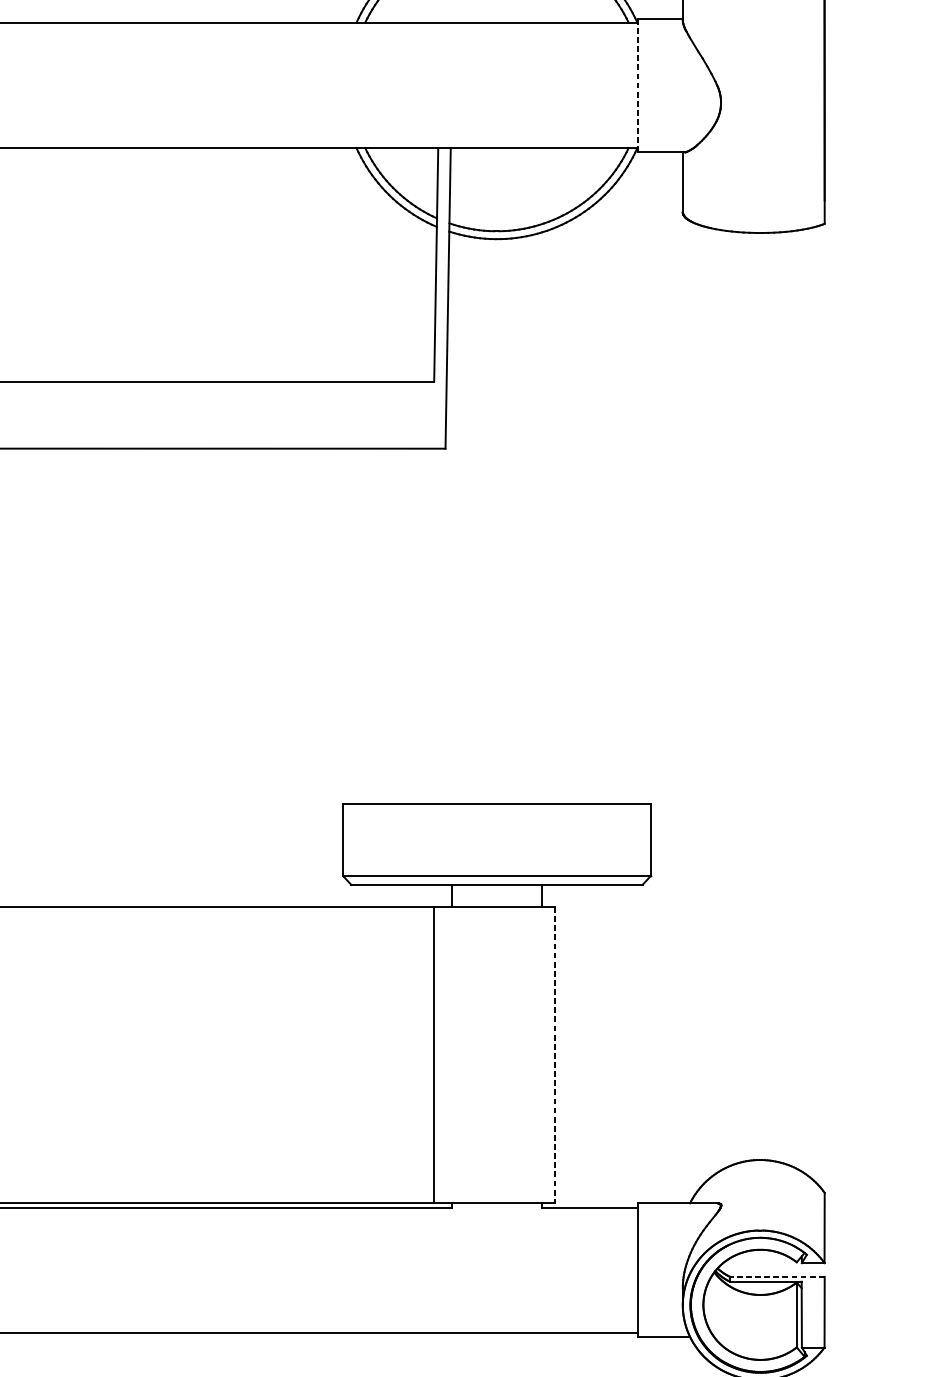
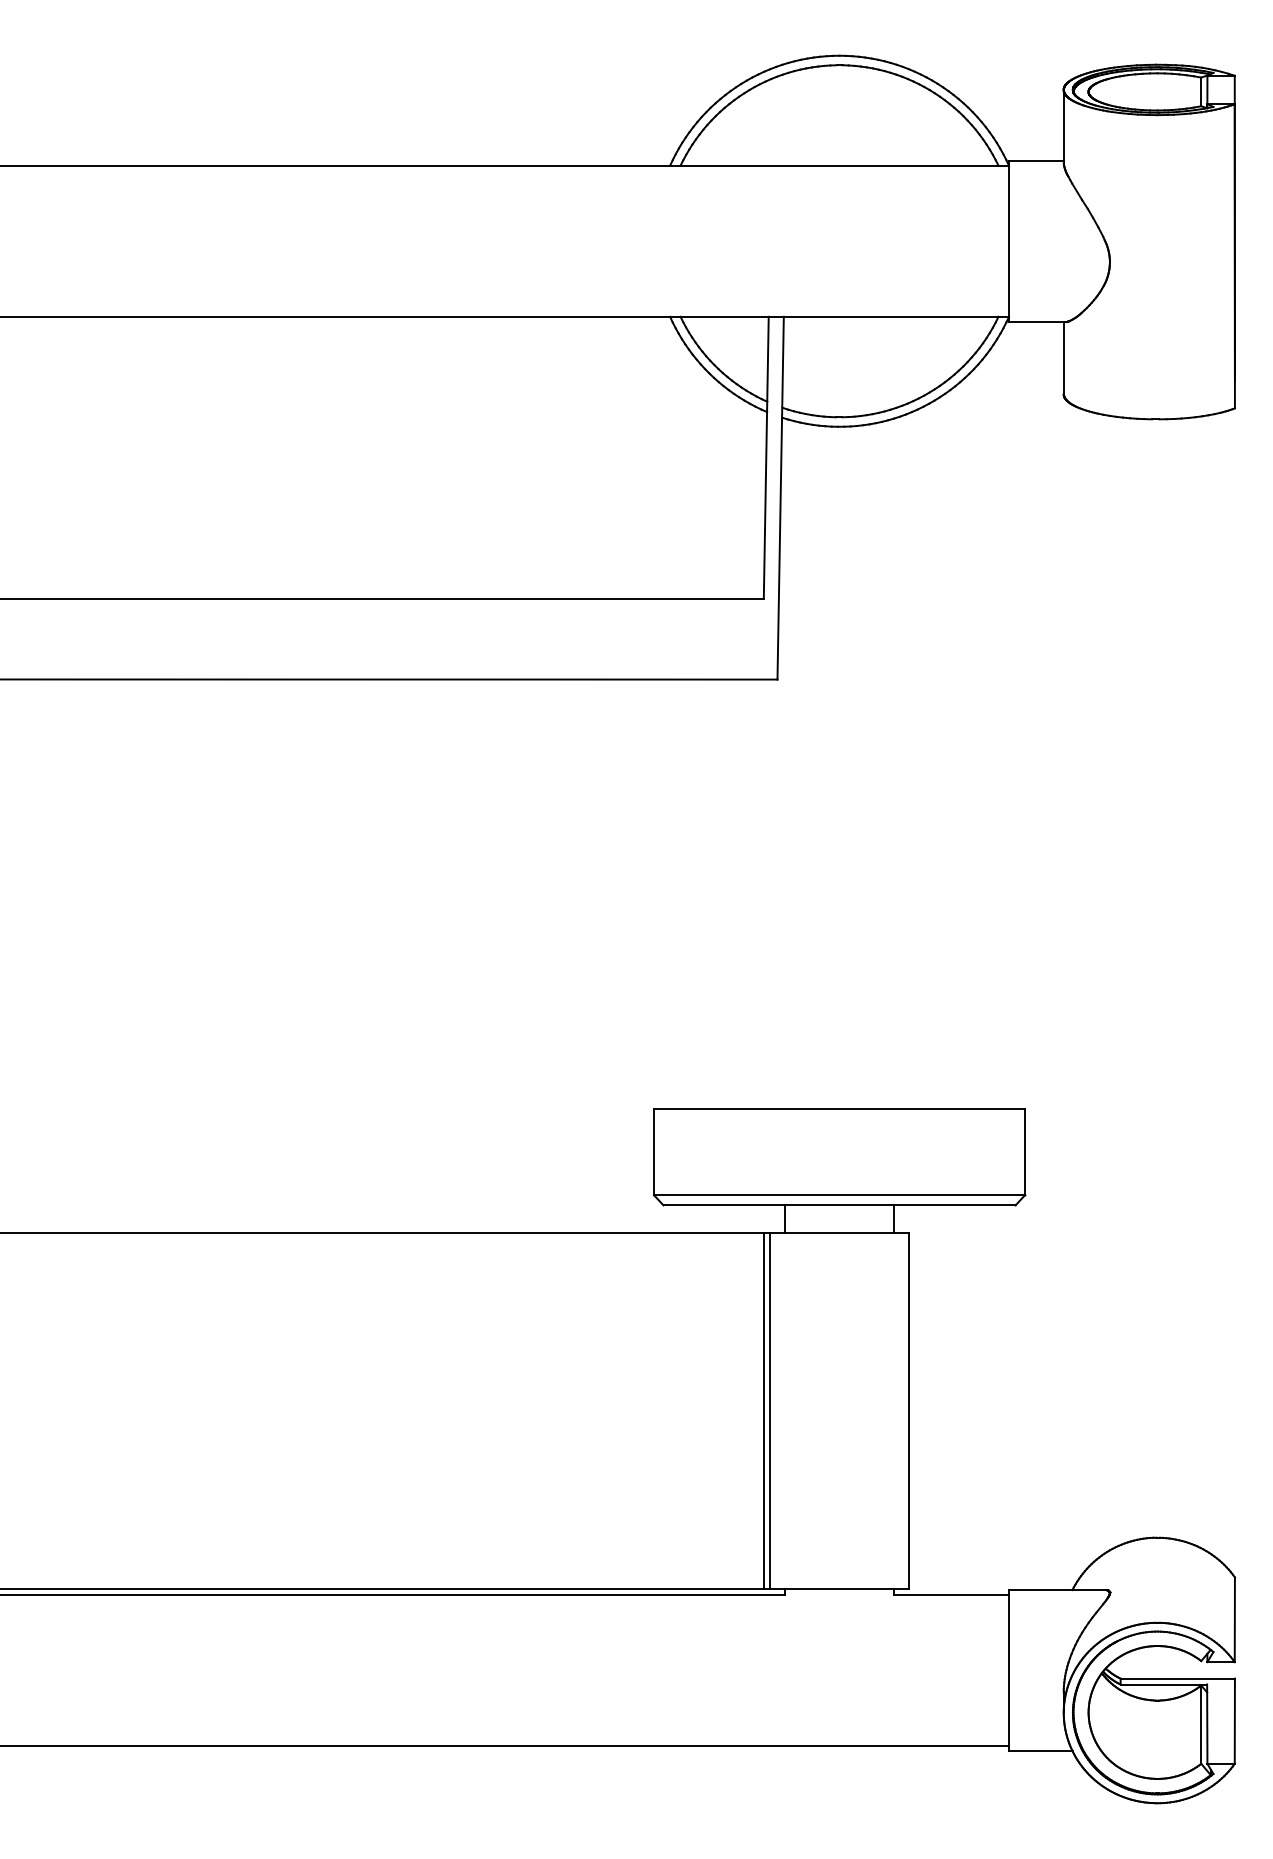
line: (637, 85) -> (1009, 241), dashed -> solid
line: (439, 1054) -> (770, 1410), added
line: (554, 1055) -> (909, 1411), dashed -> solid
line: (777, 1276) -> (1177, 1678), dashed -> solid

